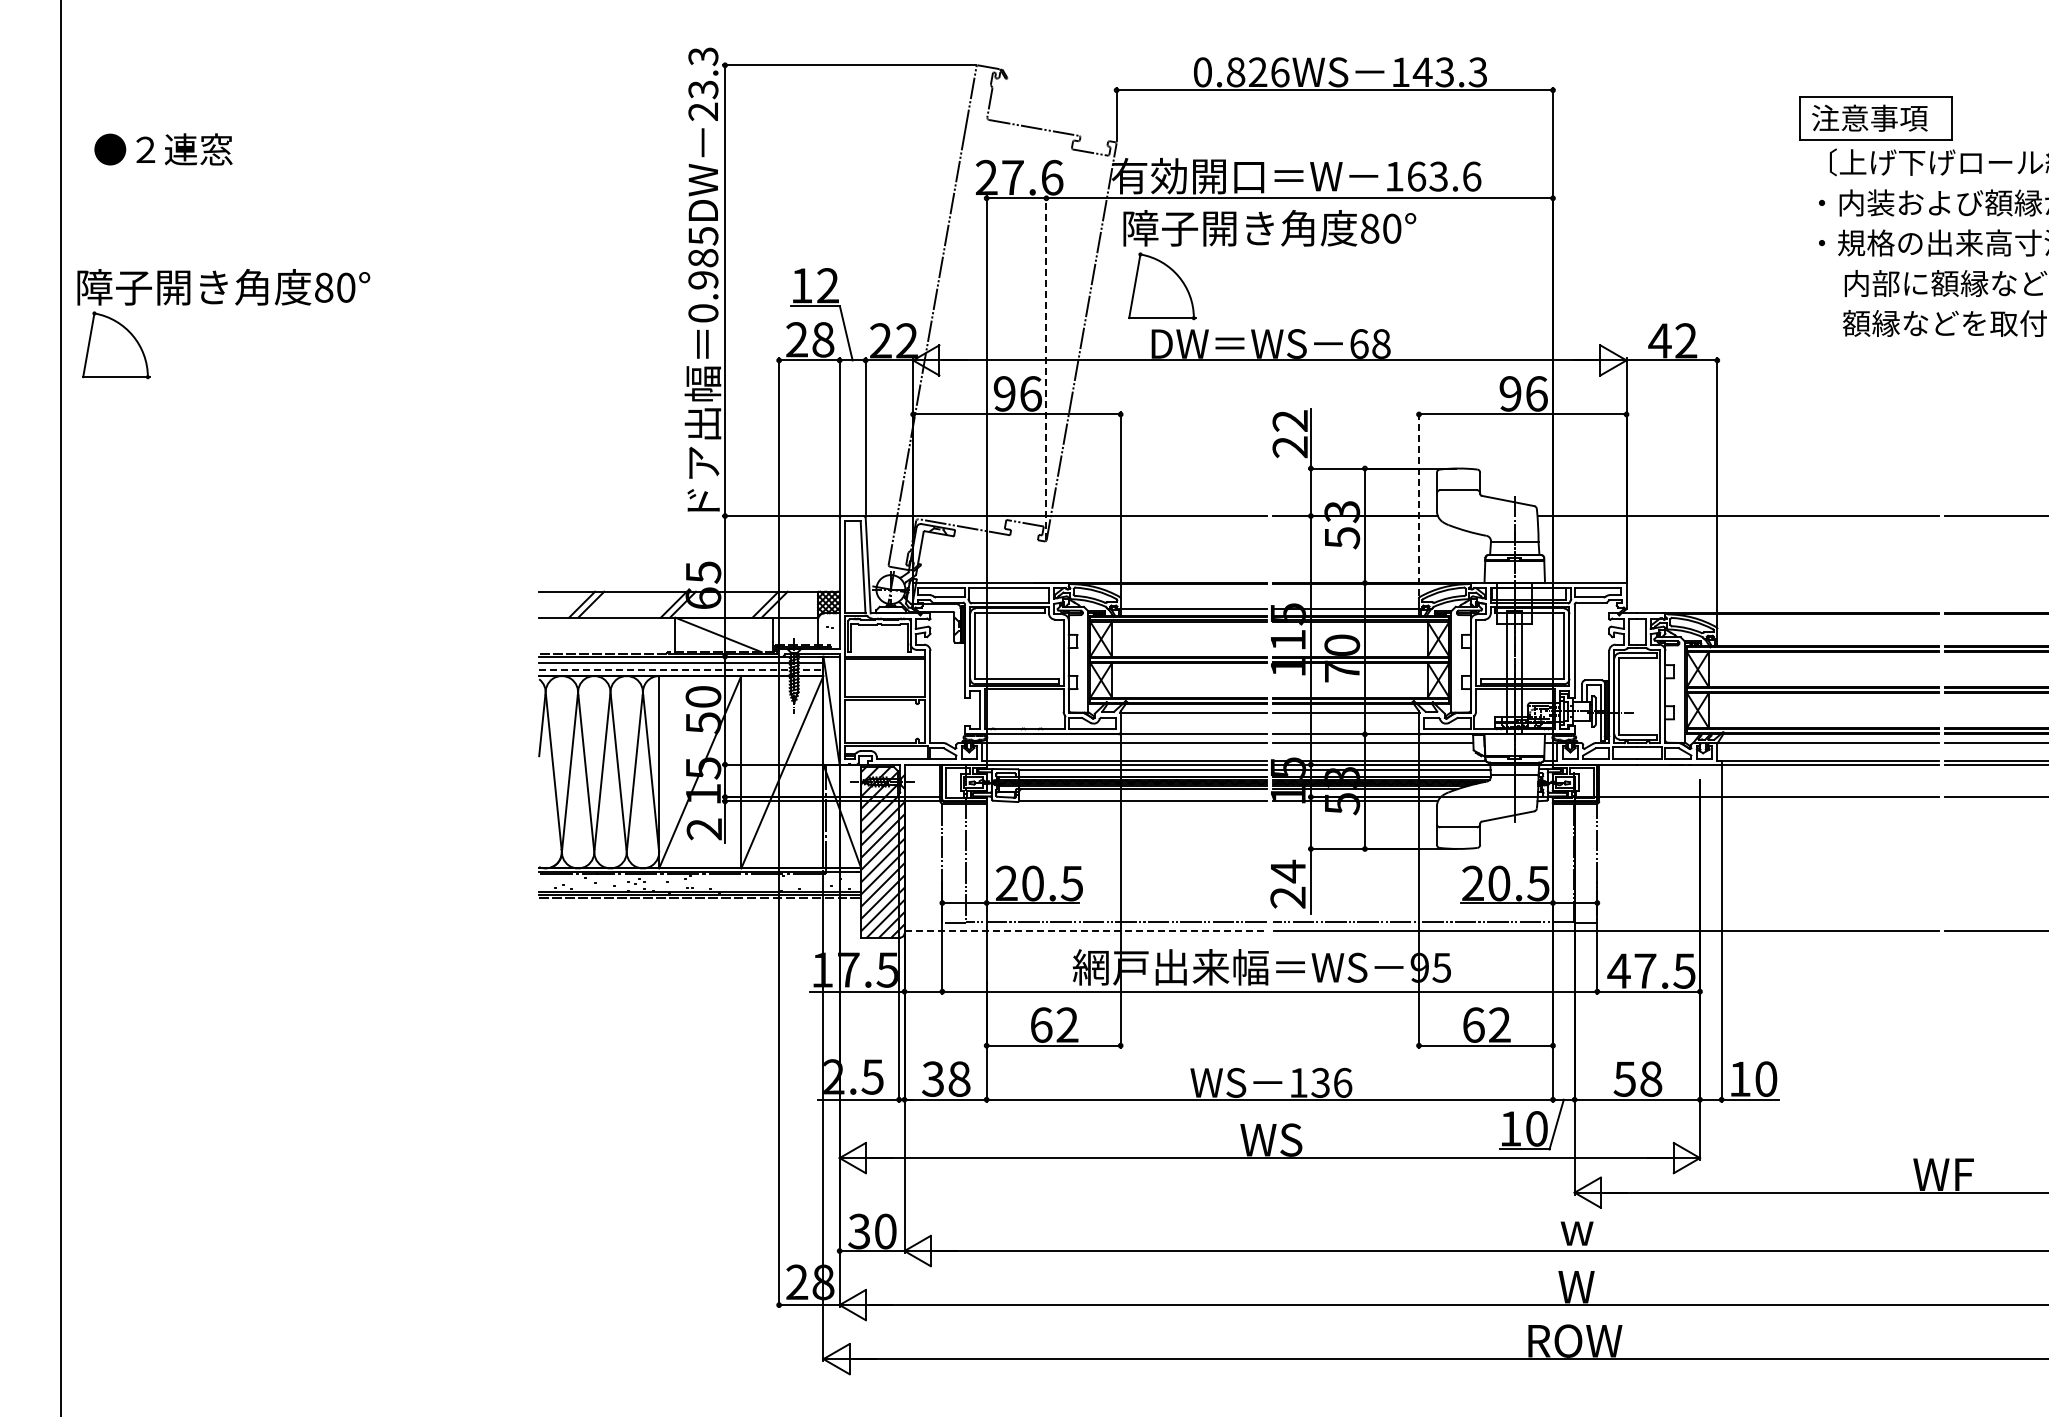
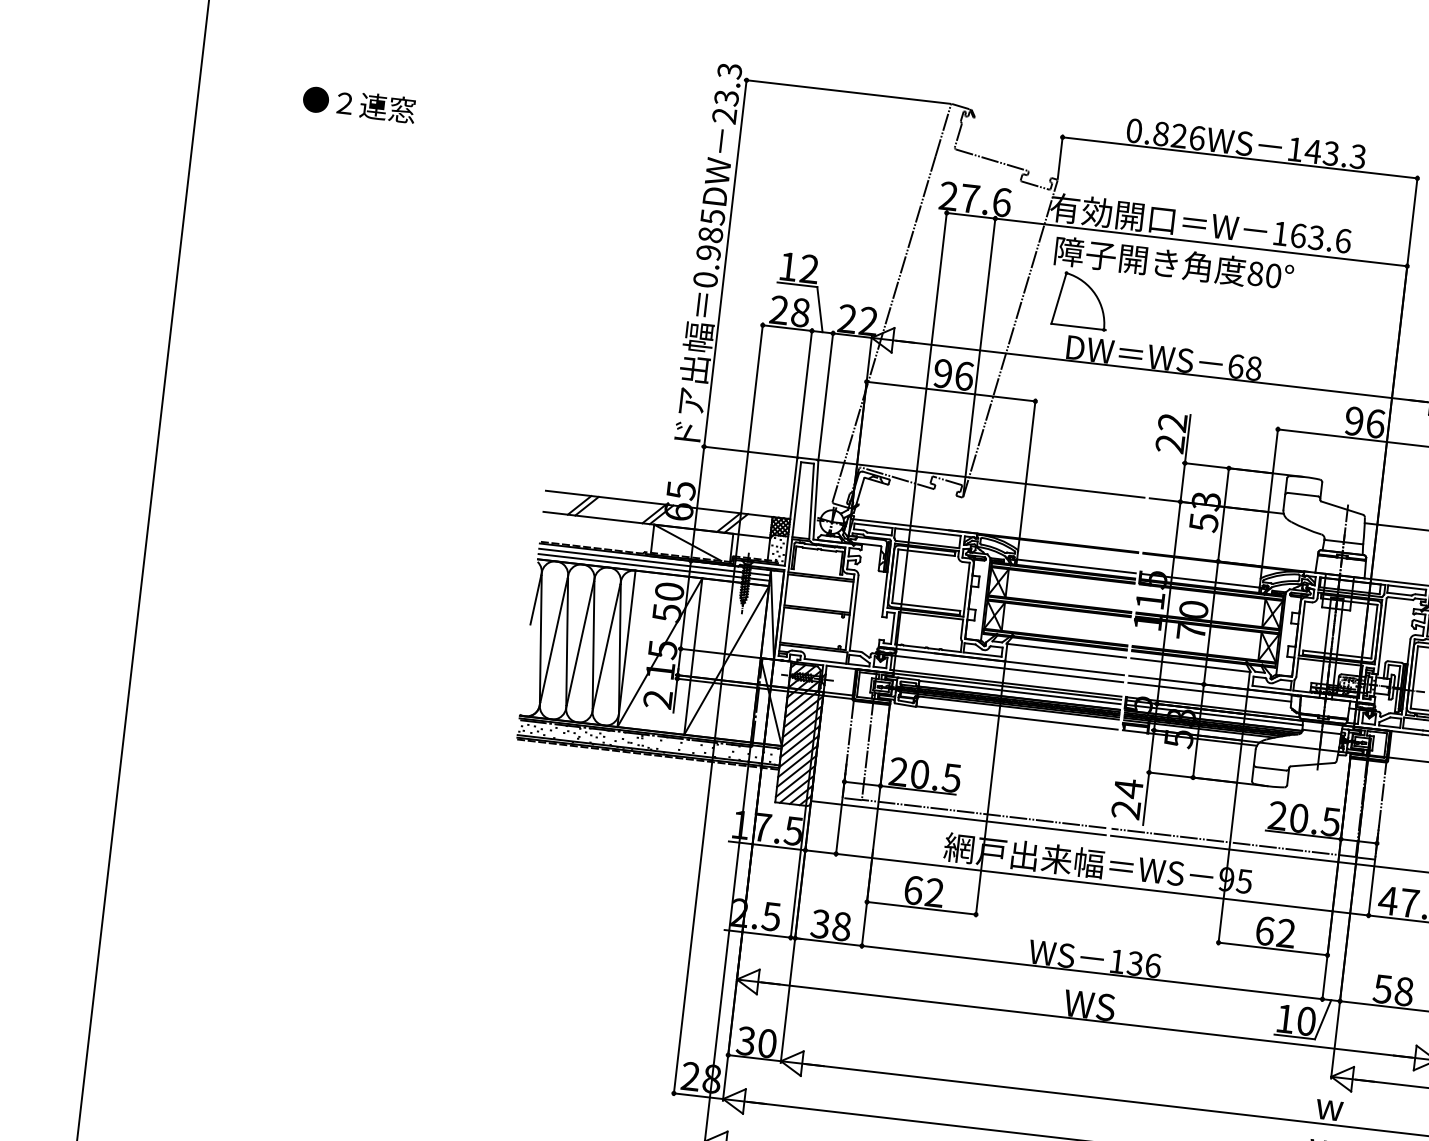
text: (163, 149) -> (359, 104), moved
part: (218, 304) -> (312, 227), removed
line: (1046, 367) -> (979, 356), dashed -> solid
line: (1419, 504) -> (1269, 502), dashed -> solid
line: (681, 669) -> (654, 567), dashed -> solid
line: (1086, 931) -> (958, 818), dashed -> solid

